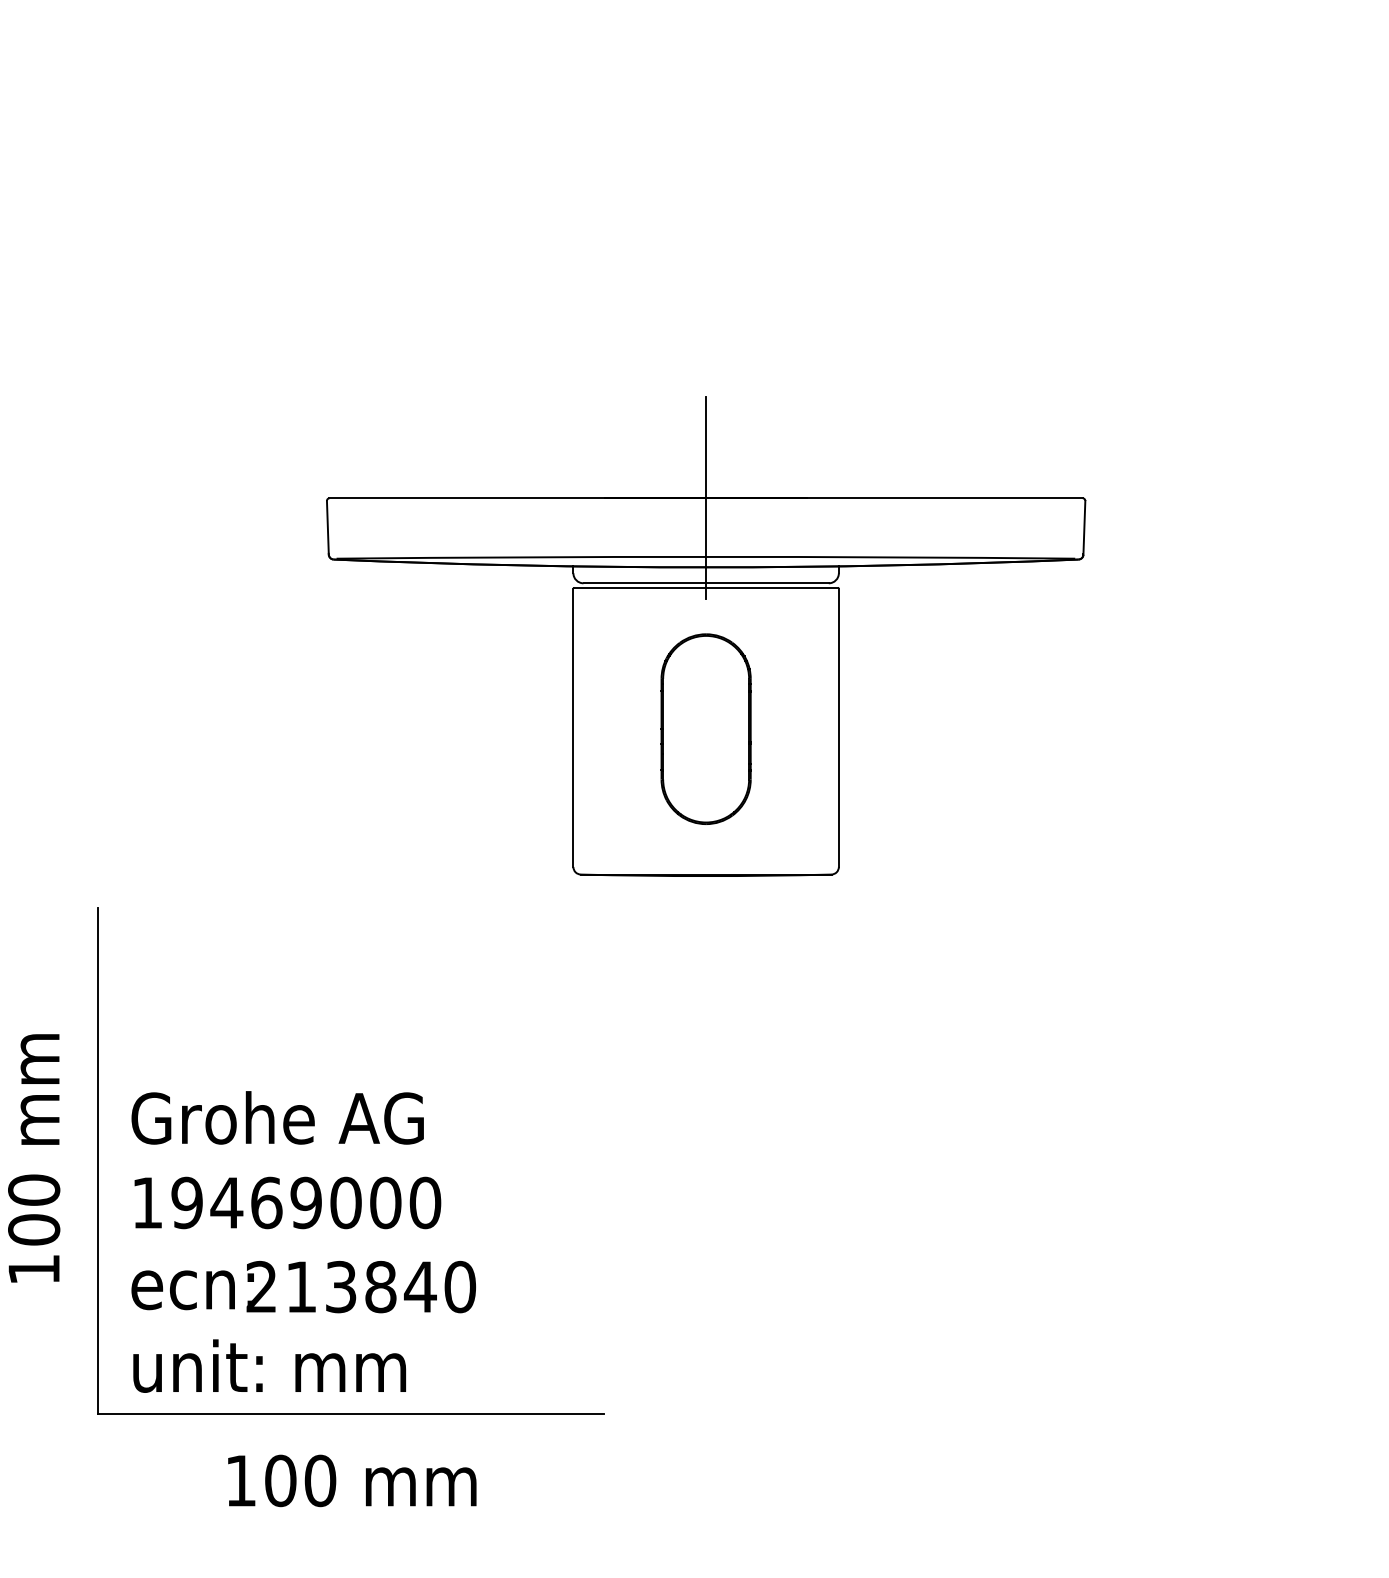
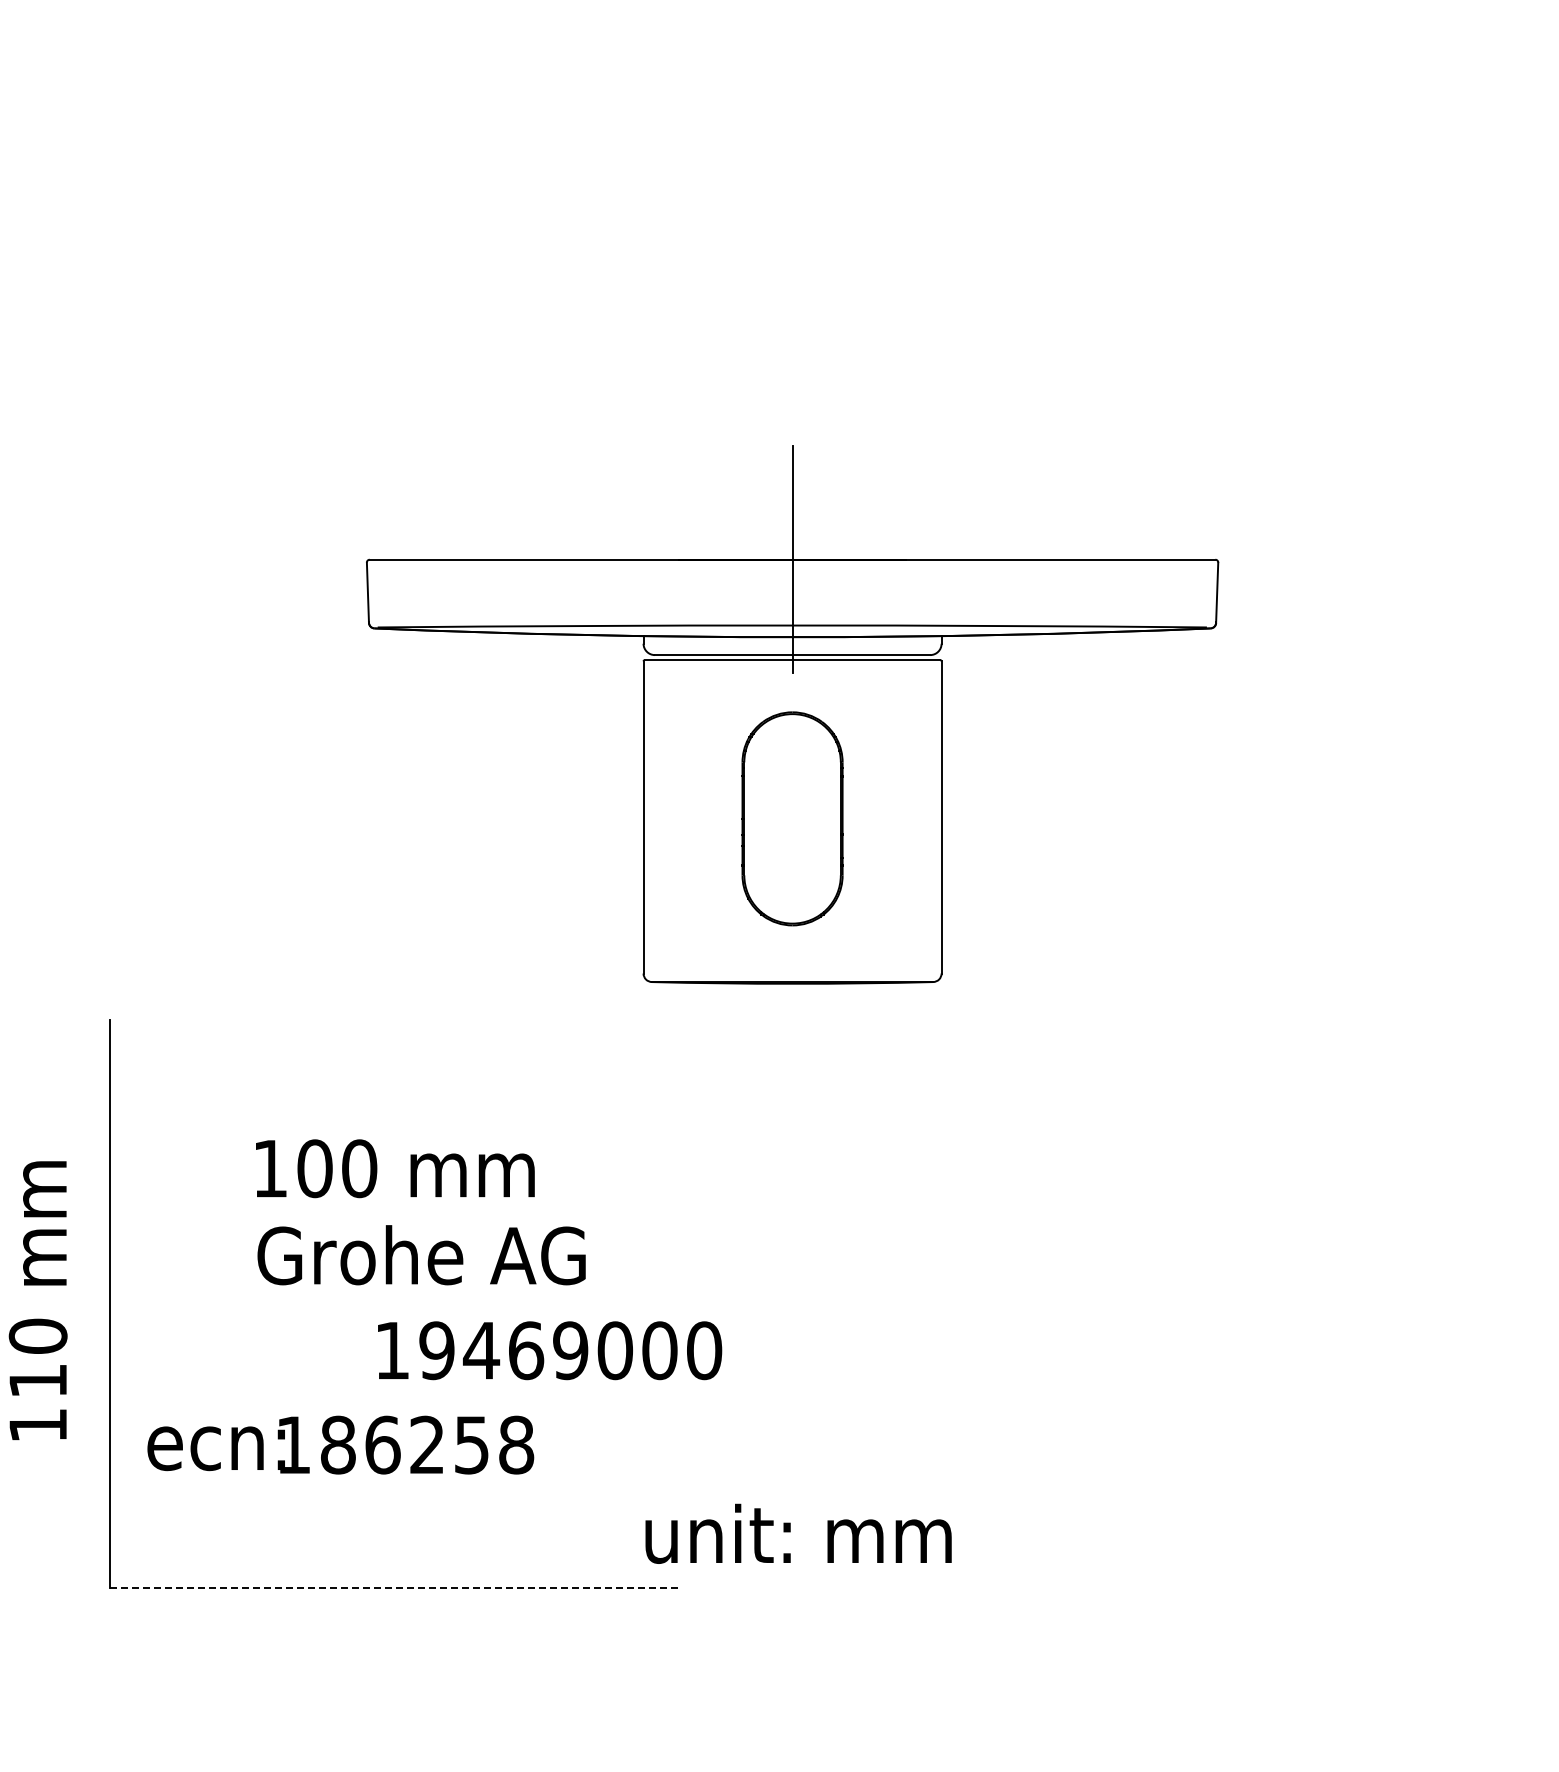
text: (277, 1118) -> (421, 1255), moved
text: (288, 1202) -> (550, 1350), moved
text: (33, 1229) -> (37, 1380), 100 -> 110
text: (361, 1286) -> (405, 1444), 213840 -> 186258
text: (269, 1365) -> (798, 1533), moved
line: (350, 1413) -> (393, 1587), solid -> dashed
text: (352, 1480) -> (395, 1168), moved

